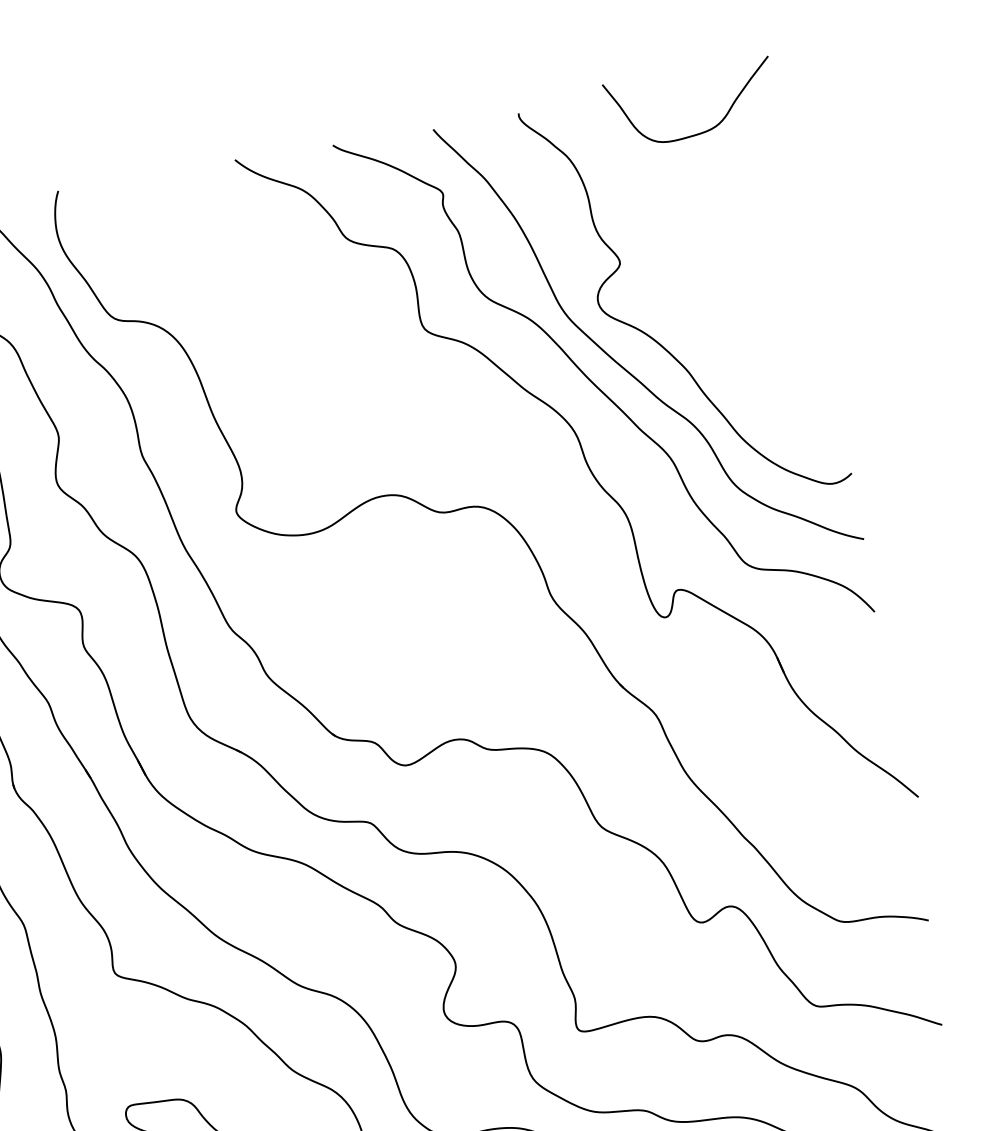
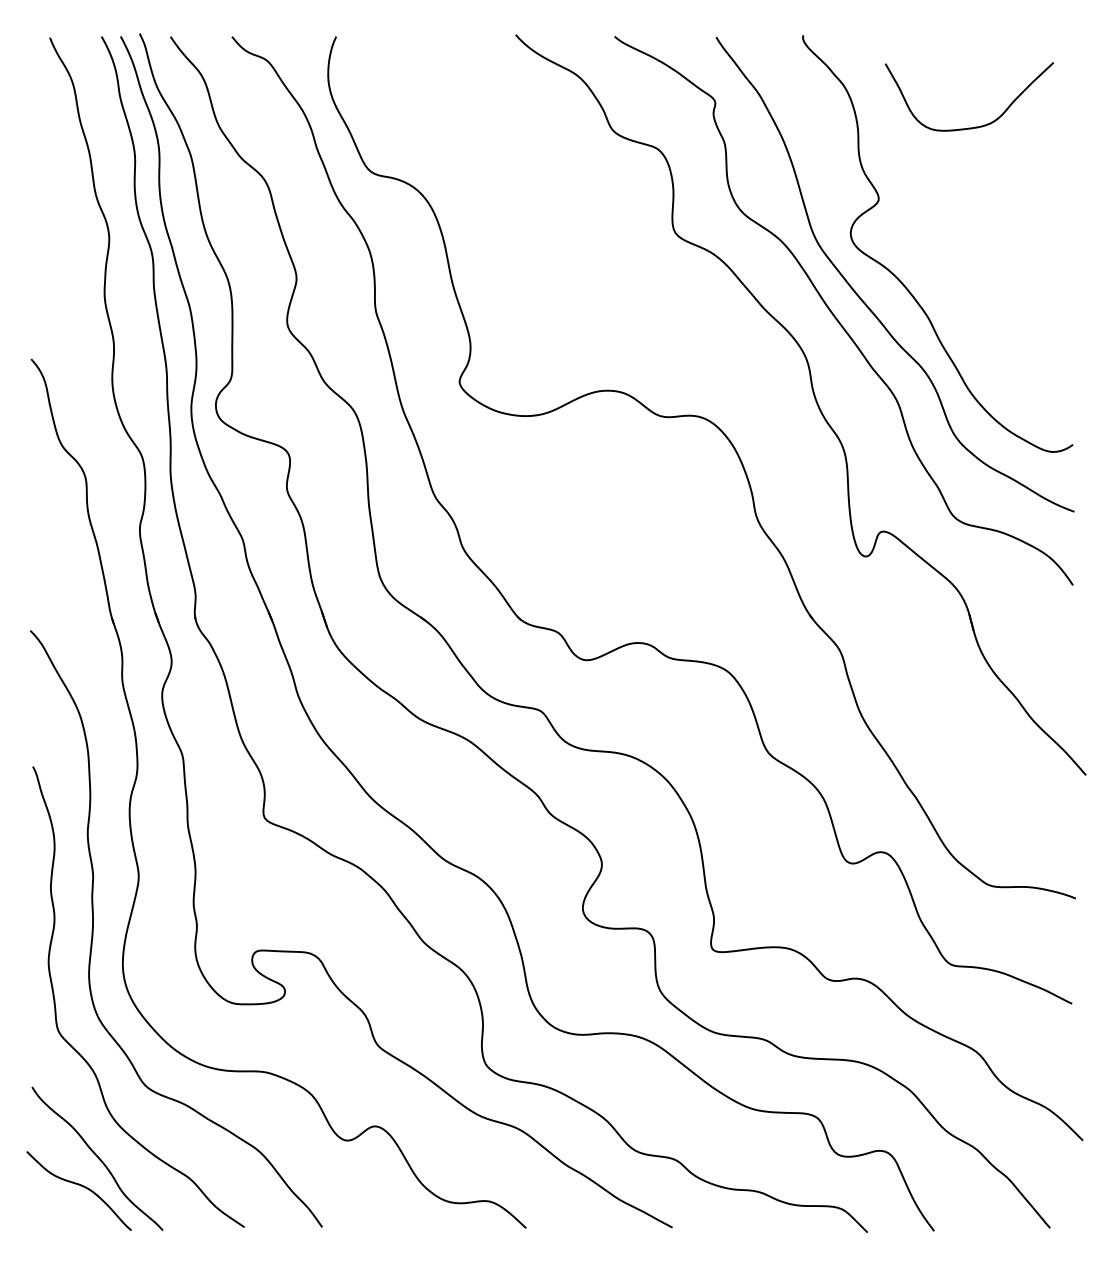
curve: (701, 131) -> (975, 126), moved

